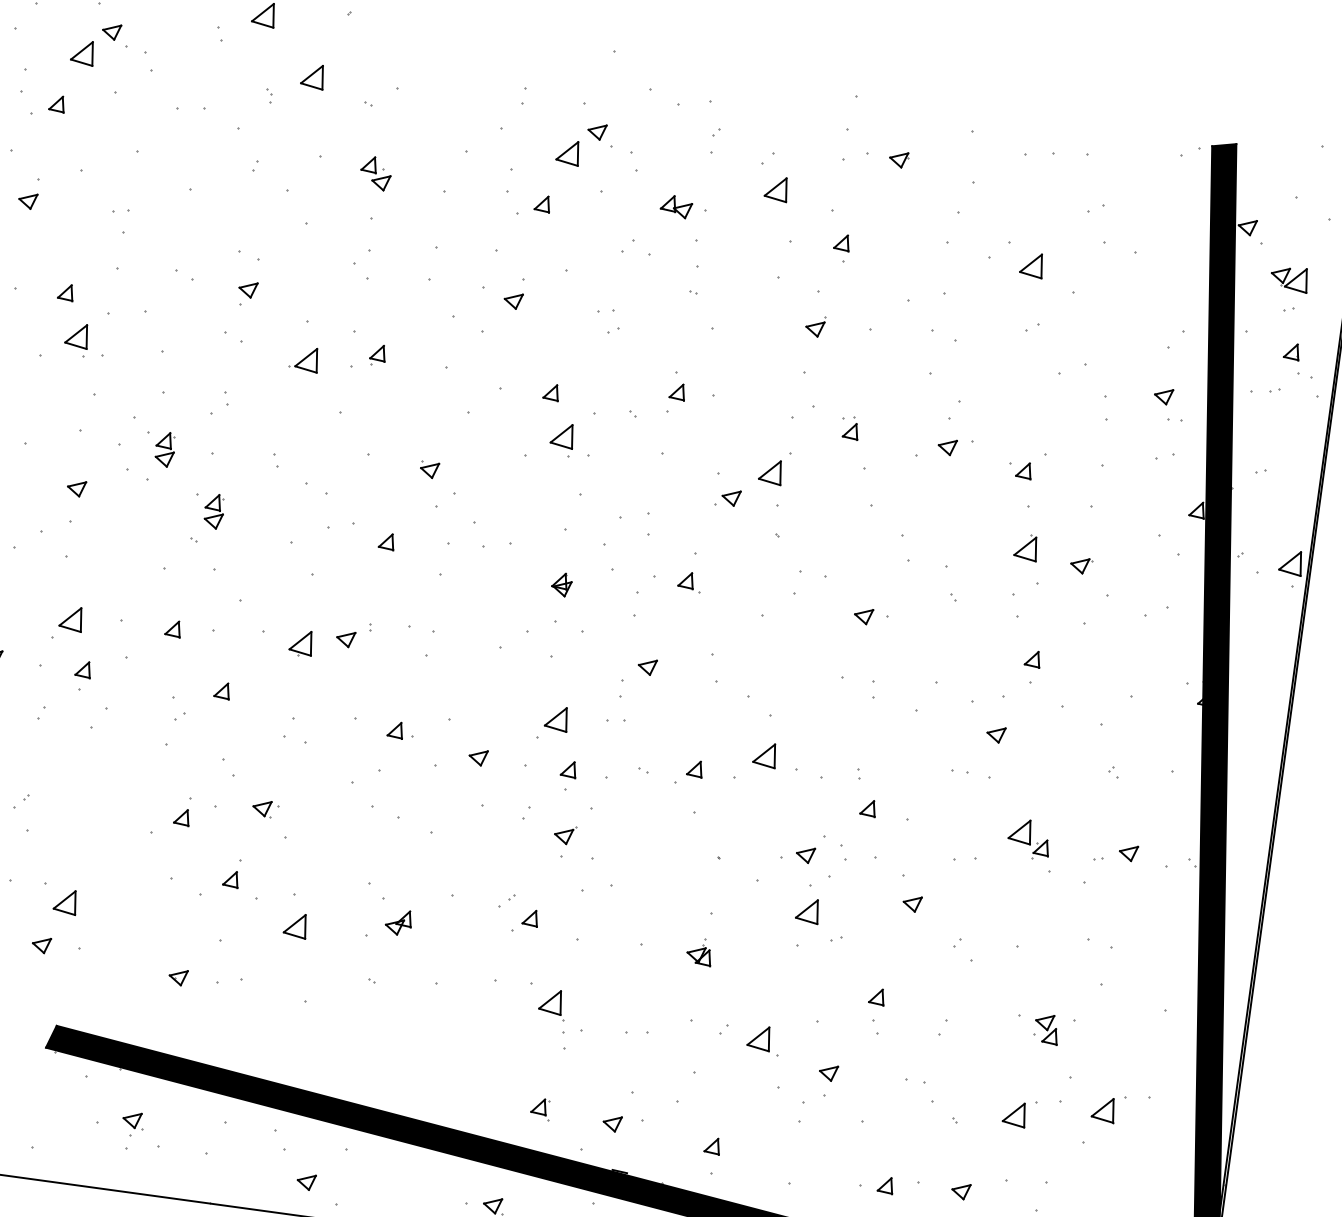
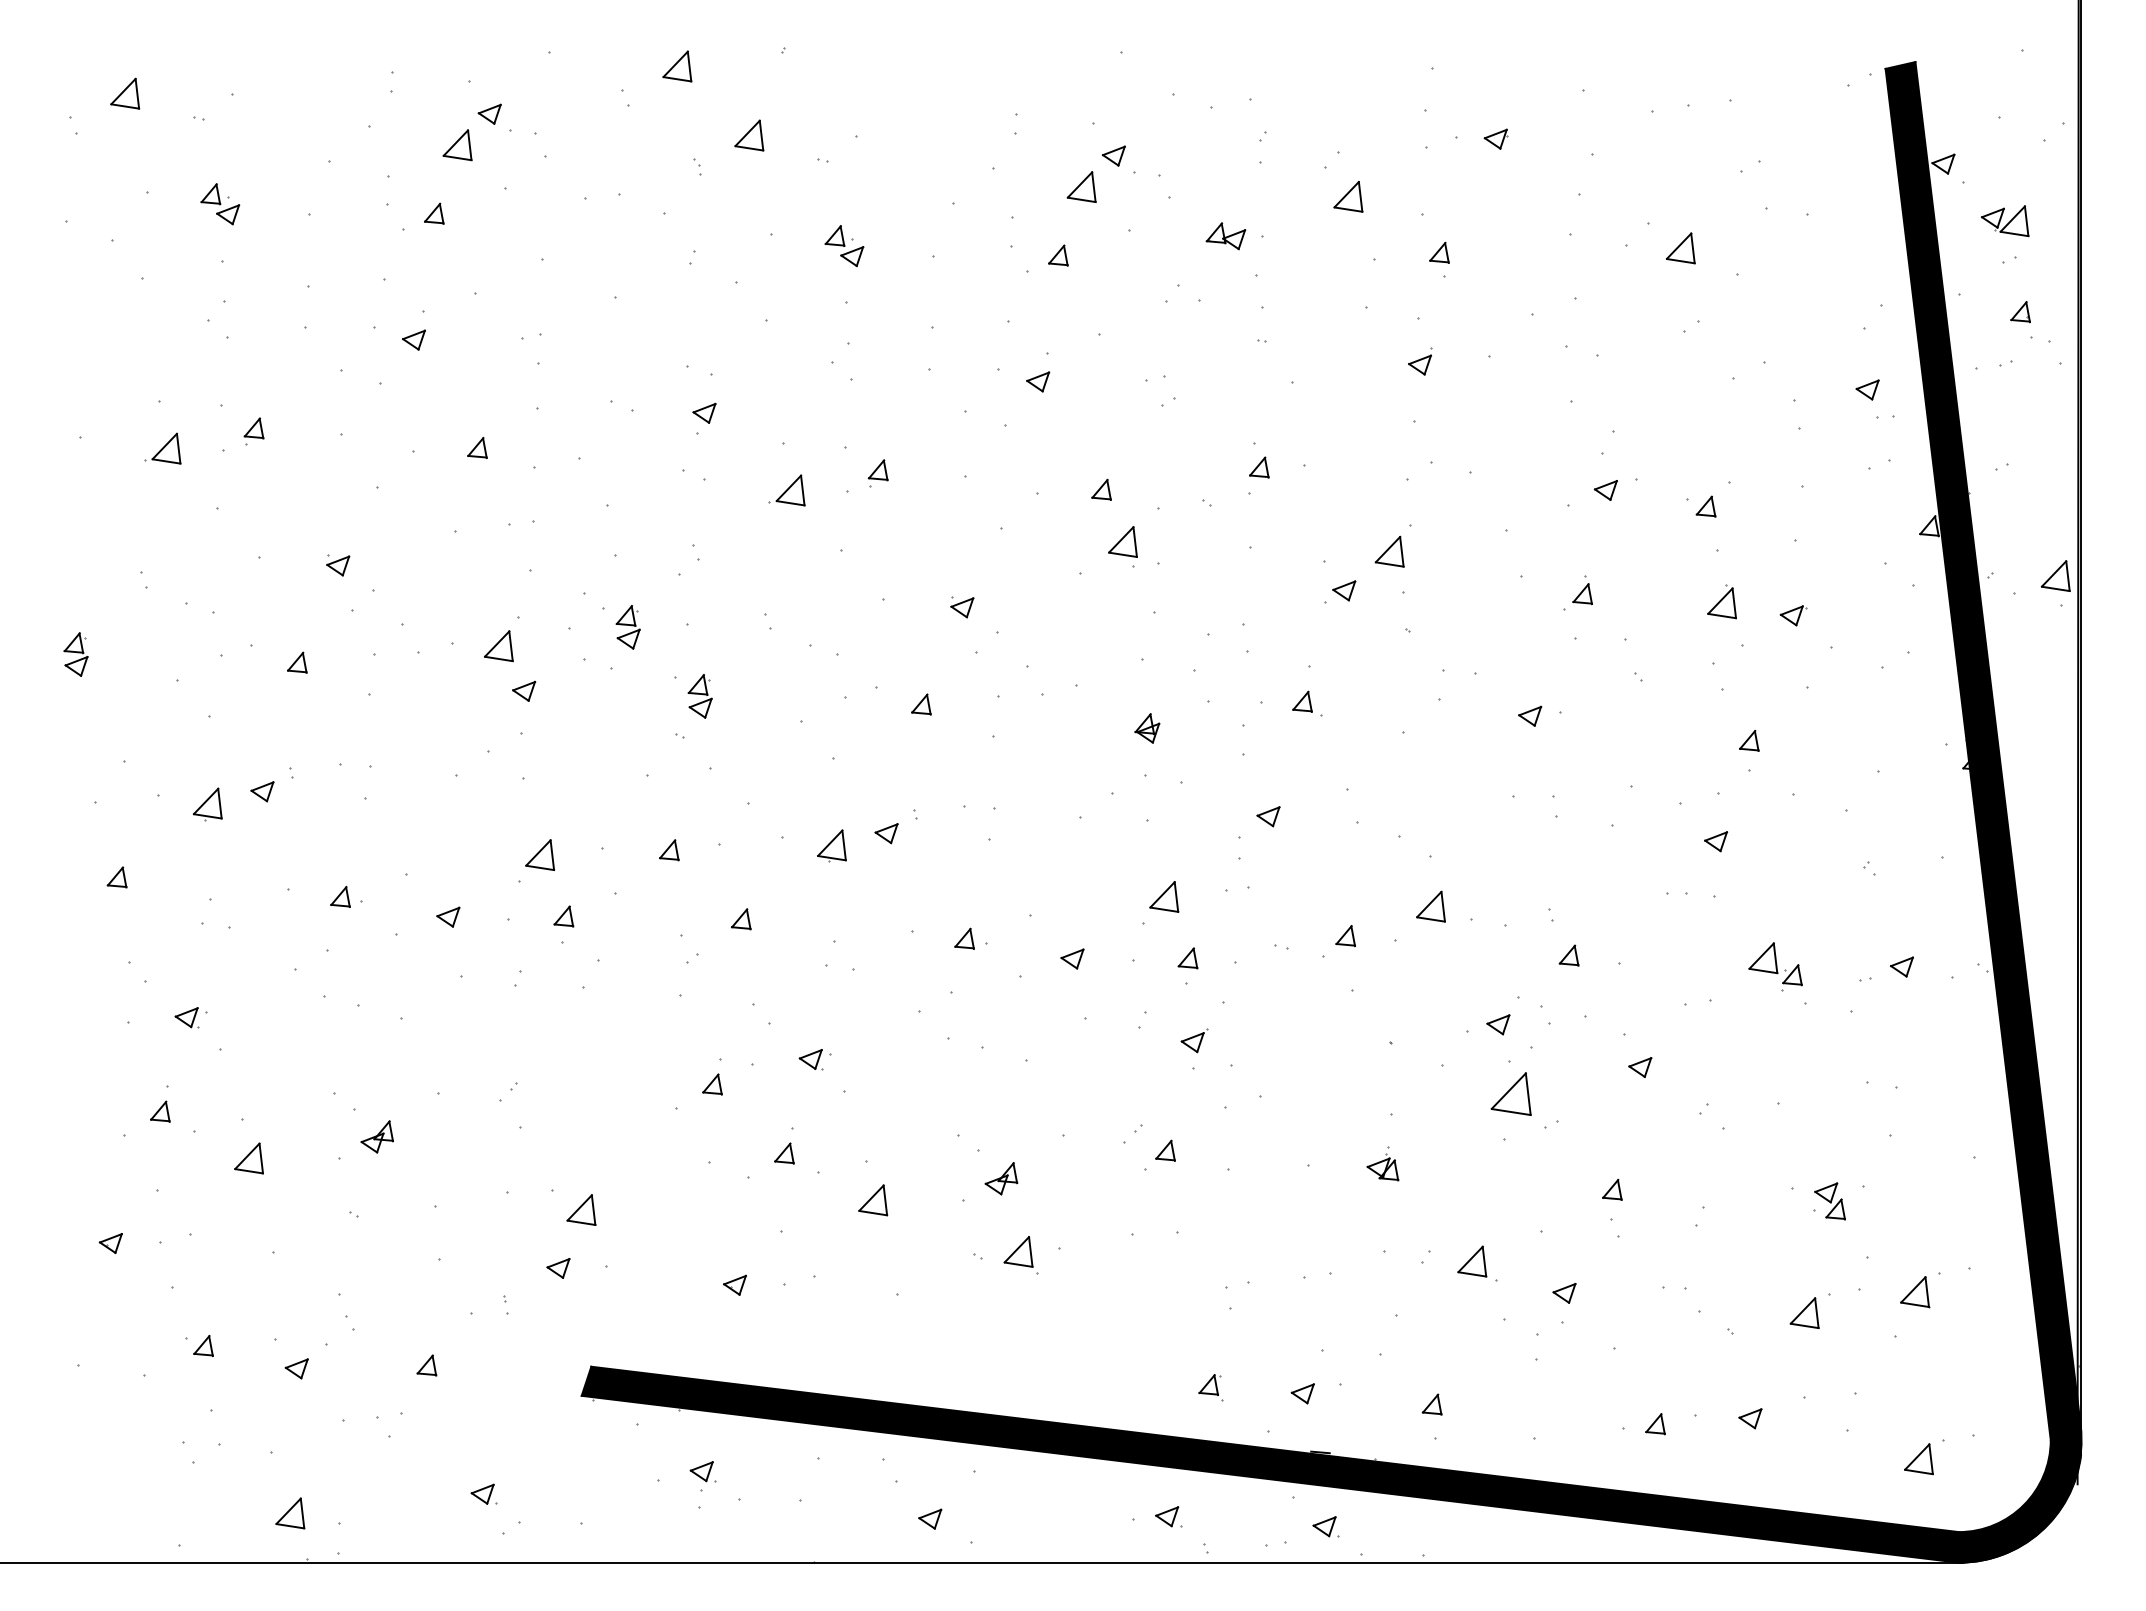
part: (76, 335) -> (498, 646), moved
part: (851, 428) -> (1582, 590), moved
part: (807, 911) -> (1510, 1094), size x1.4
part: (552, 1004) -> (1020, 1255), moved

